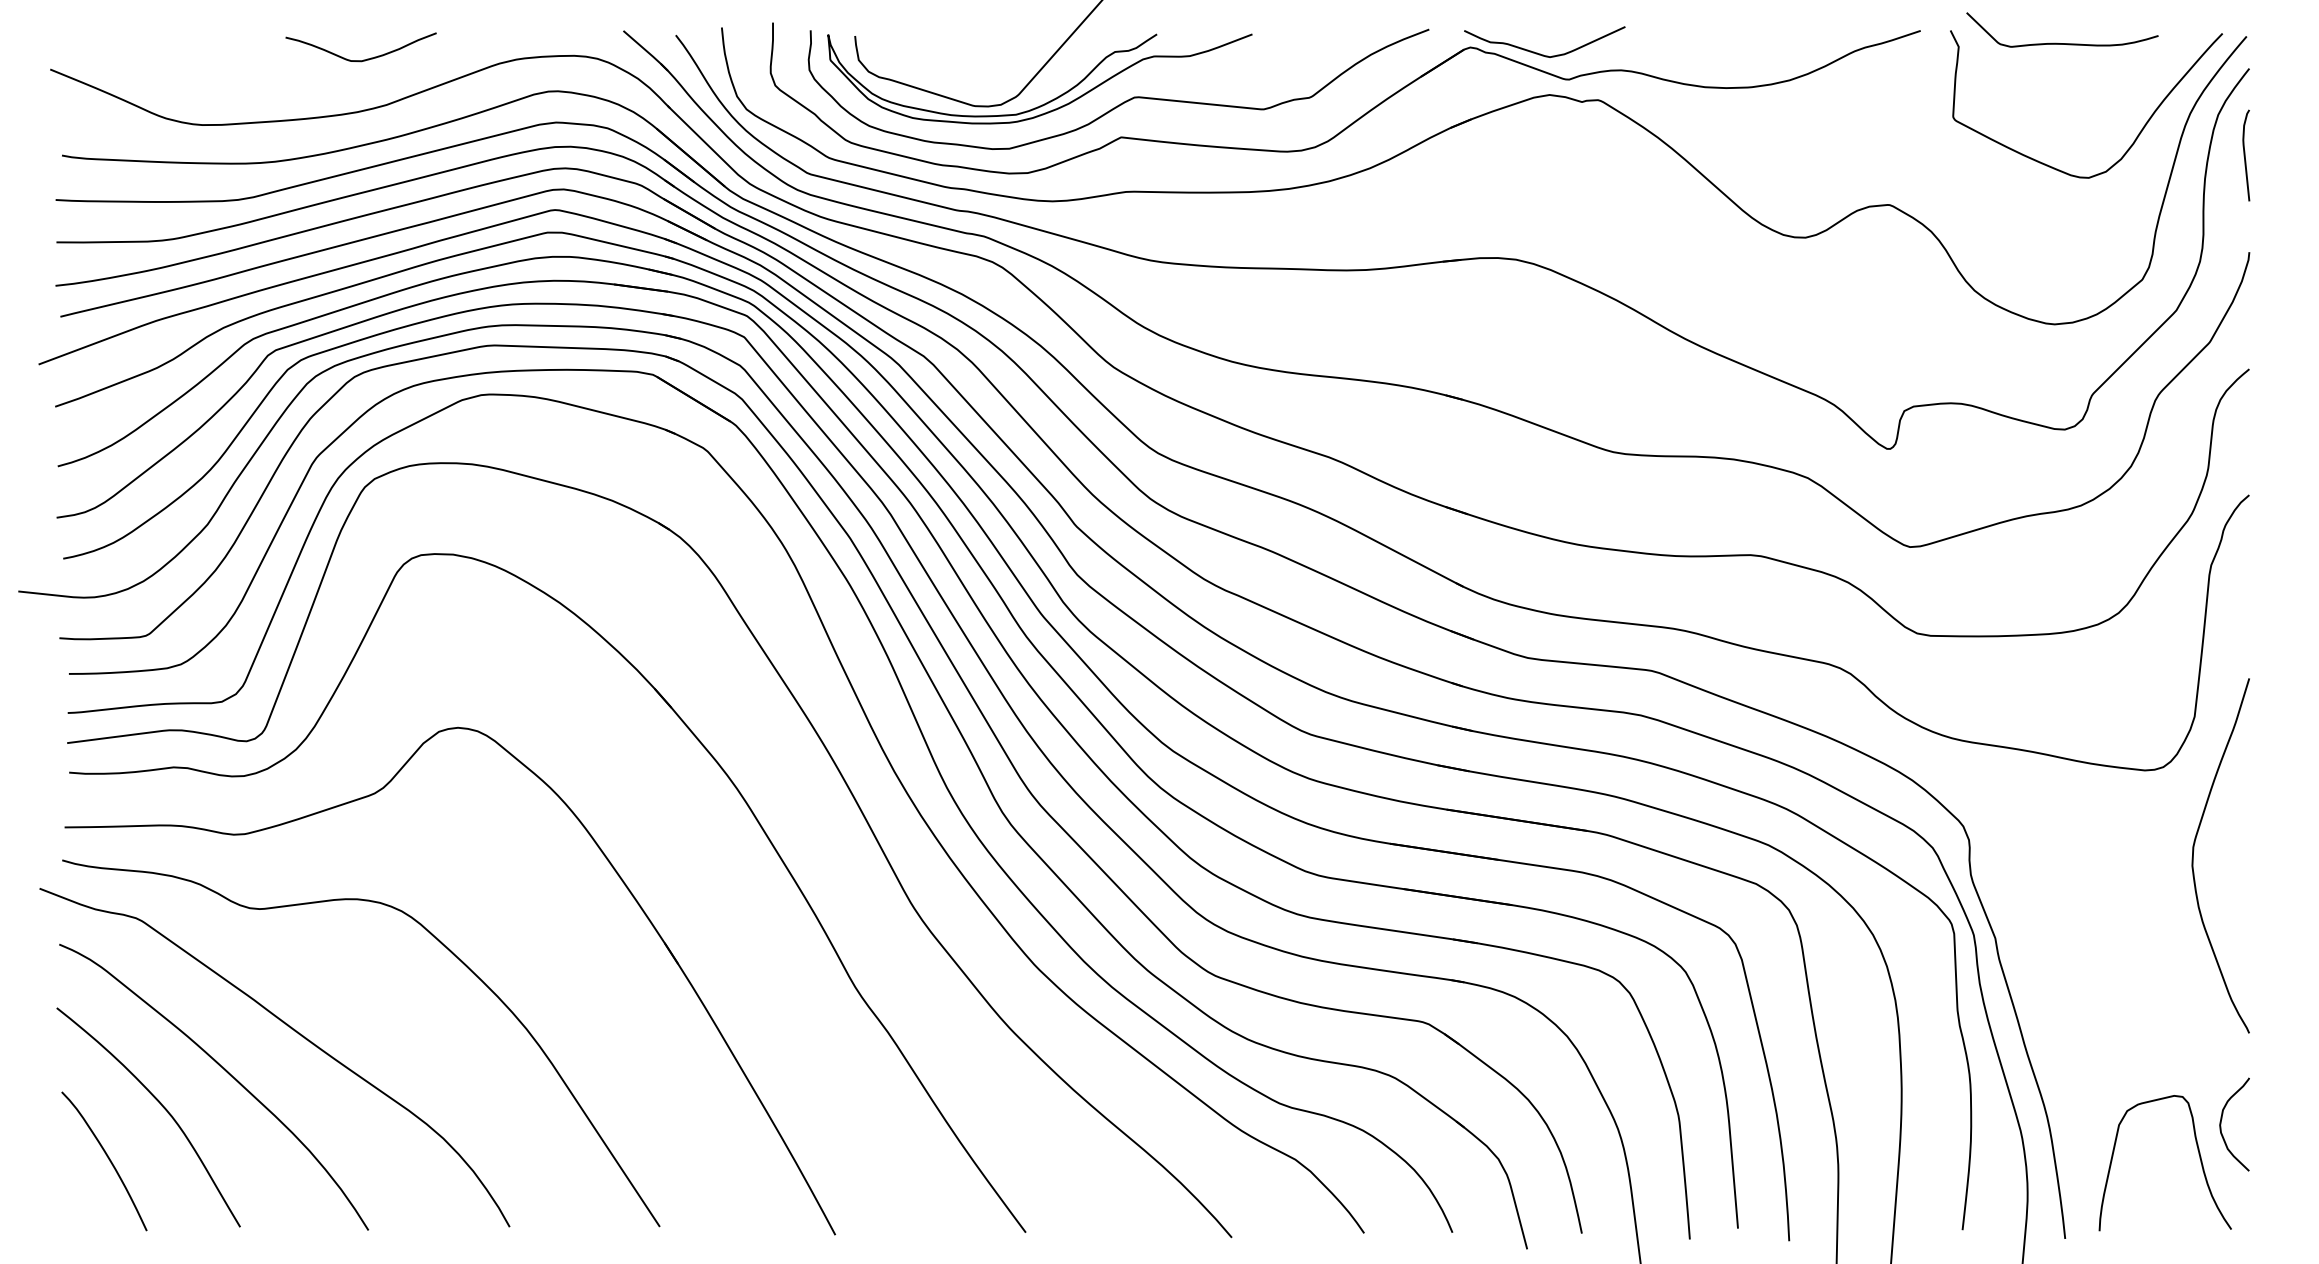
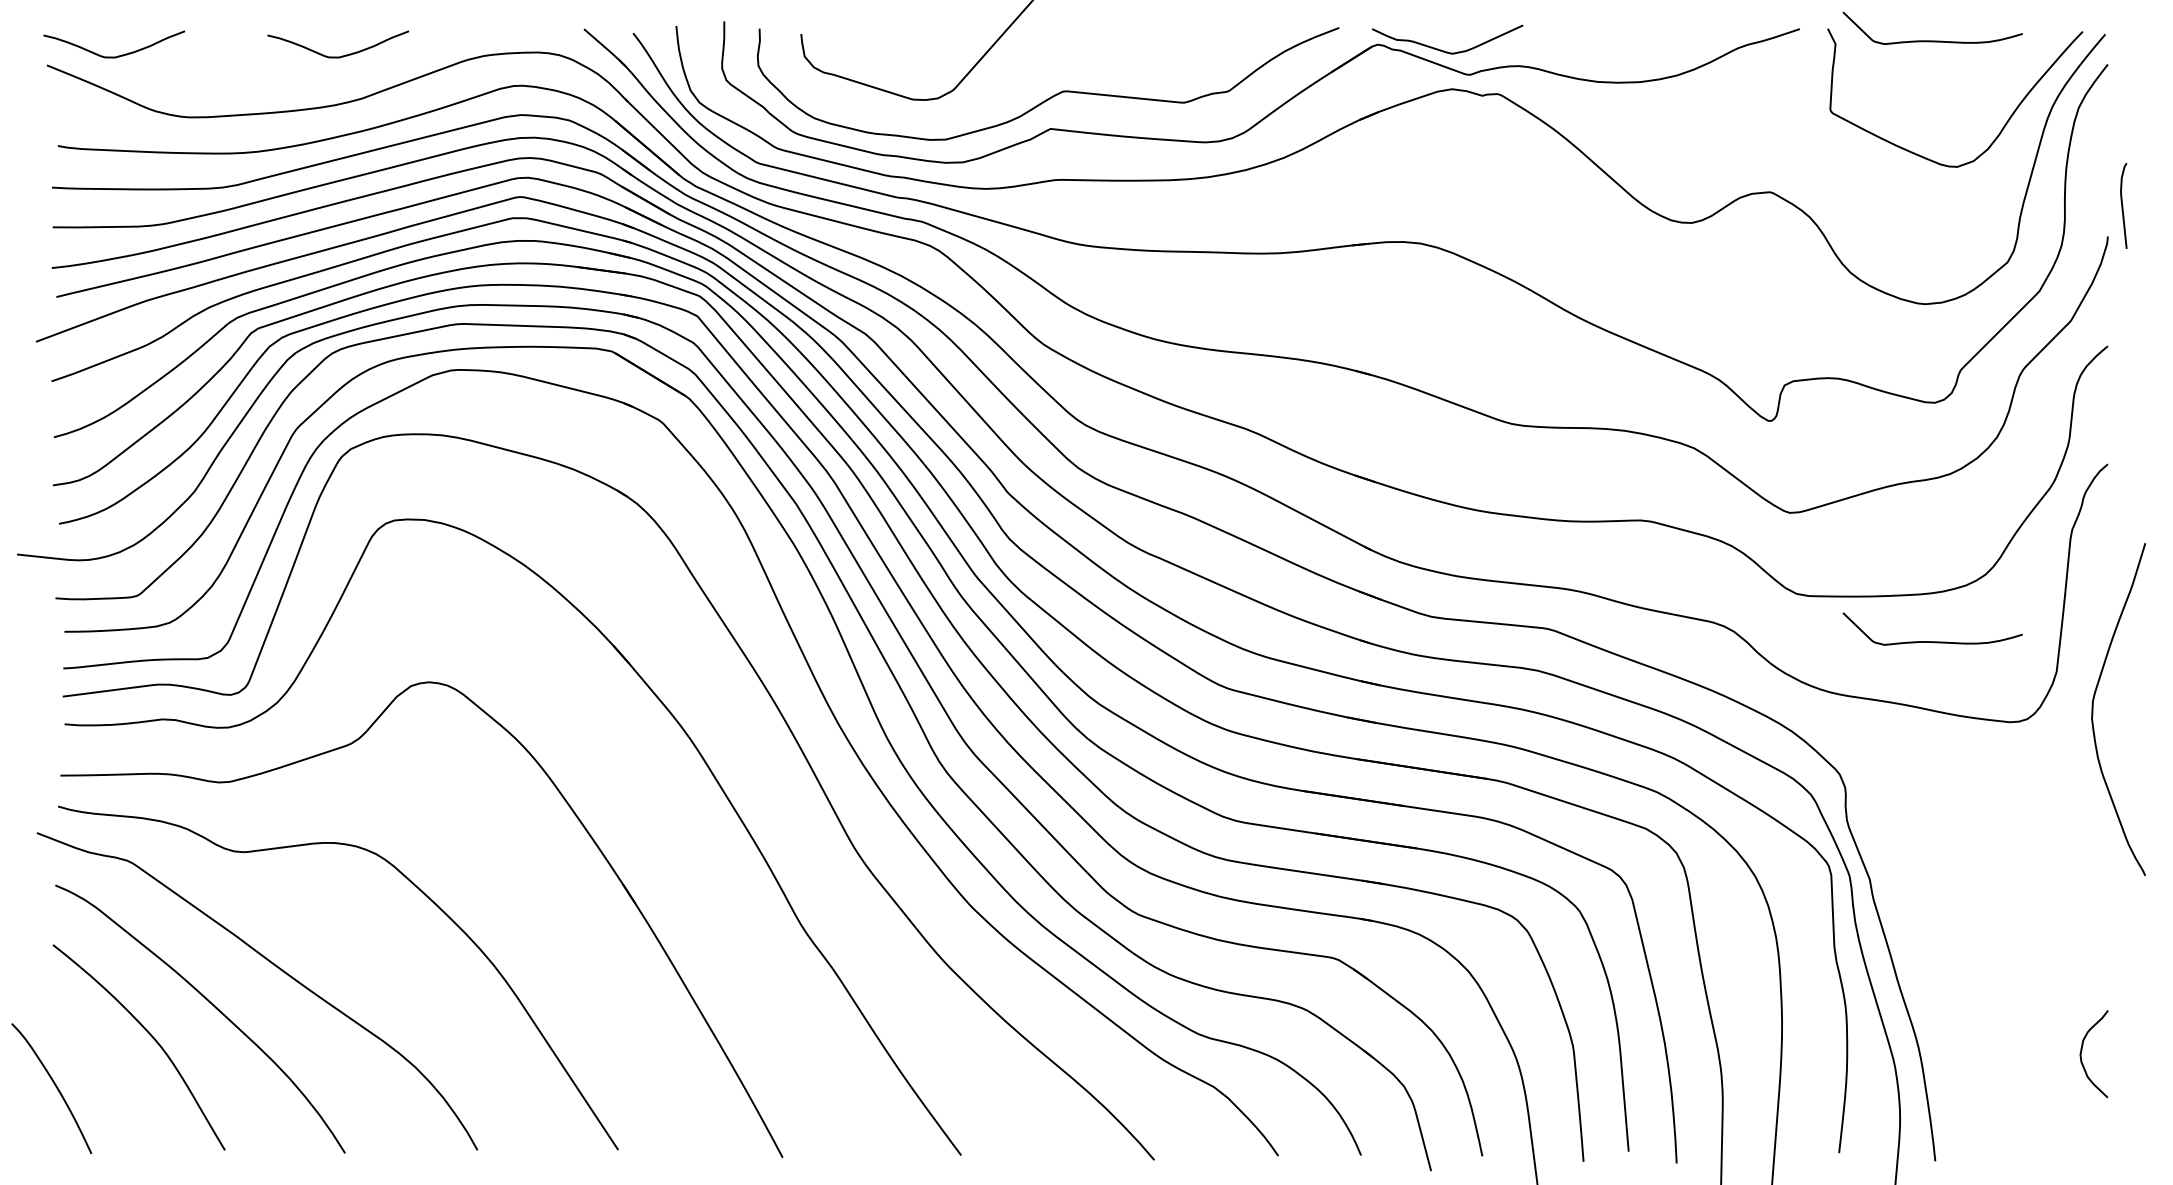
curve: (124, 59) -> (116, 55), added
curve: (1053, 98) -> (987, 92), removed
curve: (2245, 155) -> (2123, 205), moved
curve: (2062, 684) -> (1932, 641), added
curve: (2194, 850) -> (2093, 704), moved
curve: (2198, 1154) -> (2060, 1082), removed
curve: (108, 1159) -> (55, 1086), moved

